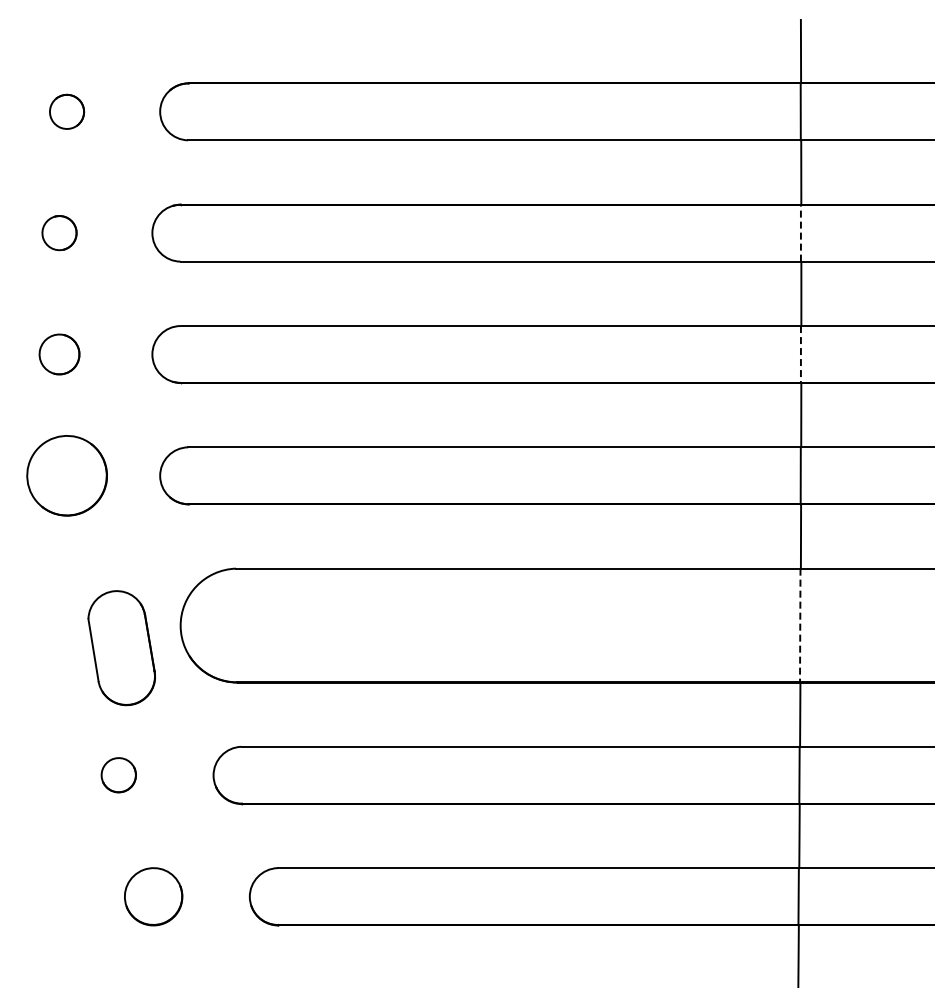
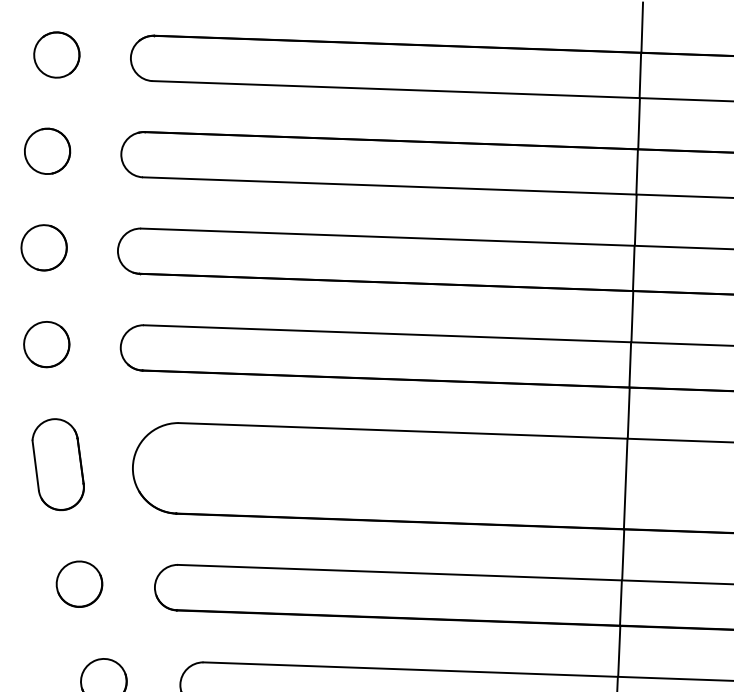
part: (66, 111) -> (56, 54), size x1.67
part: (59, 232) -> (47, 150), size x1.67
line: (800, 232) -> (636, 171), dashed -> solid
part: (59, 354) -> (44, 247), size x1.43
line: (800, 354) -> (633, 268), dashed -> solid
part: (66, 475) -> (46, 344), size x0.71
line: (800, 625) -> (625, 483), dashed -> solid
part: (121, 648) -> (58, 464), moved
part: (118, 774) -> (79, 583), size x1.67

